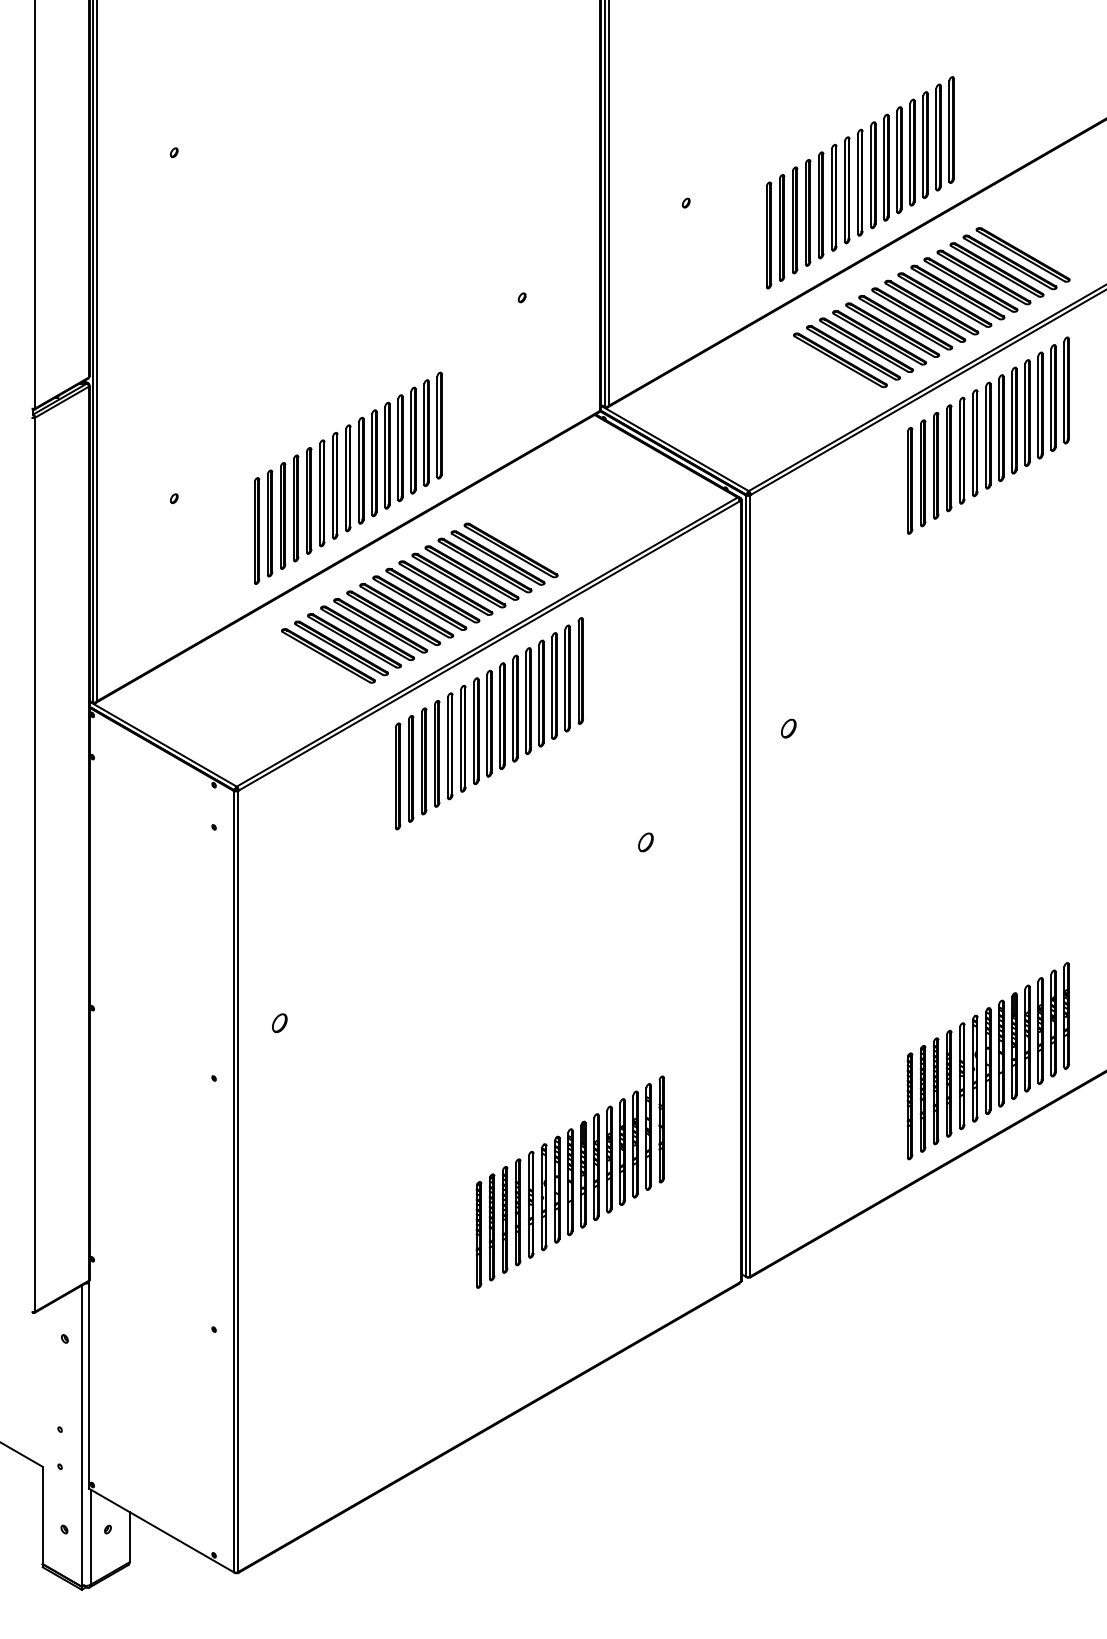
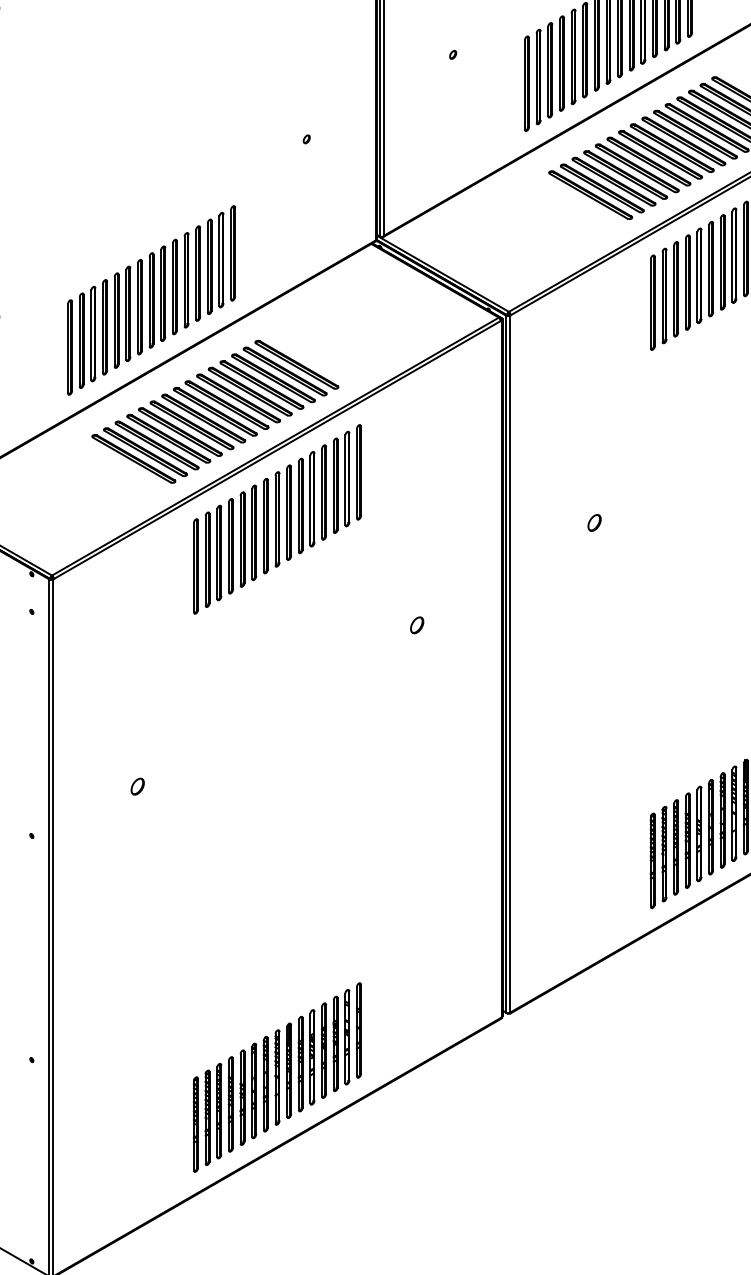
part: (788, 728) -> (594, 522), moved
part: (279, 1022) -> (137, 786), moved
part: (569, 1181) -> (276, 1076), moved

